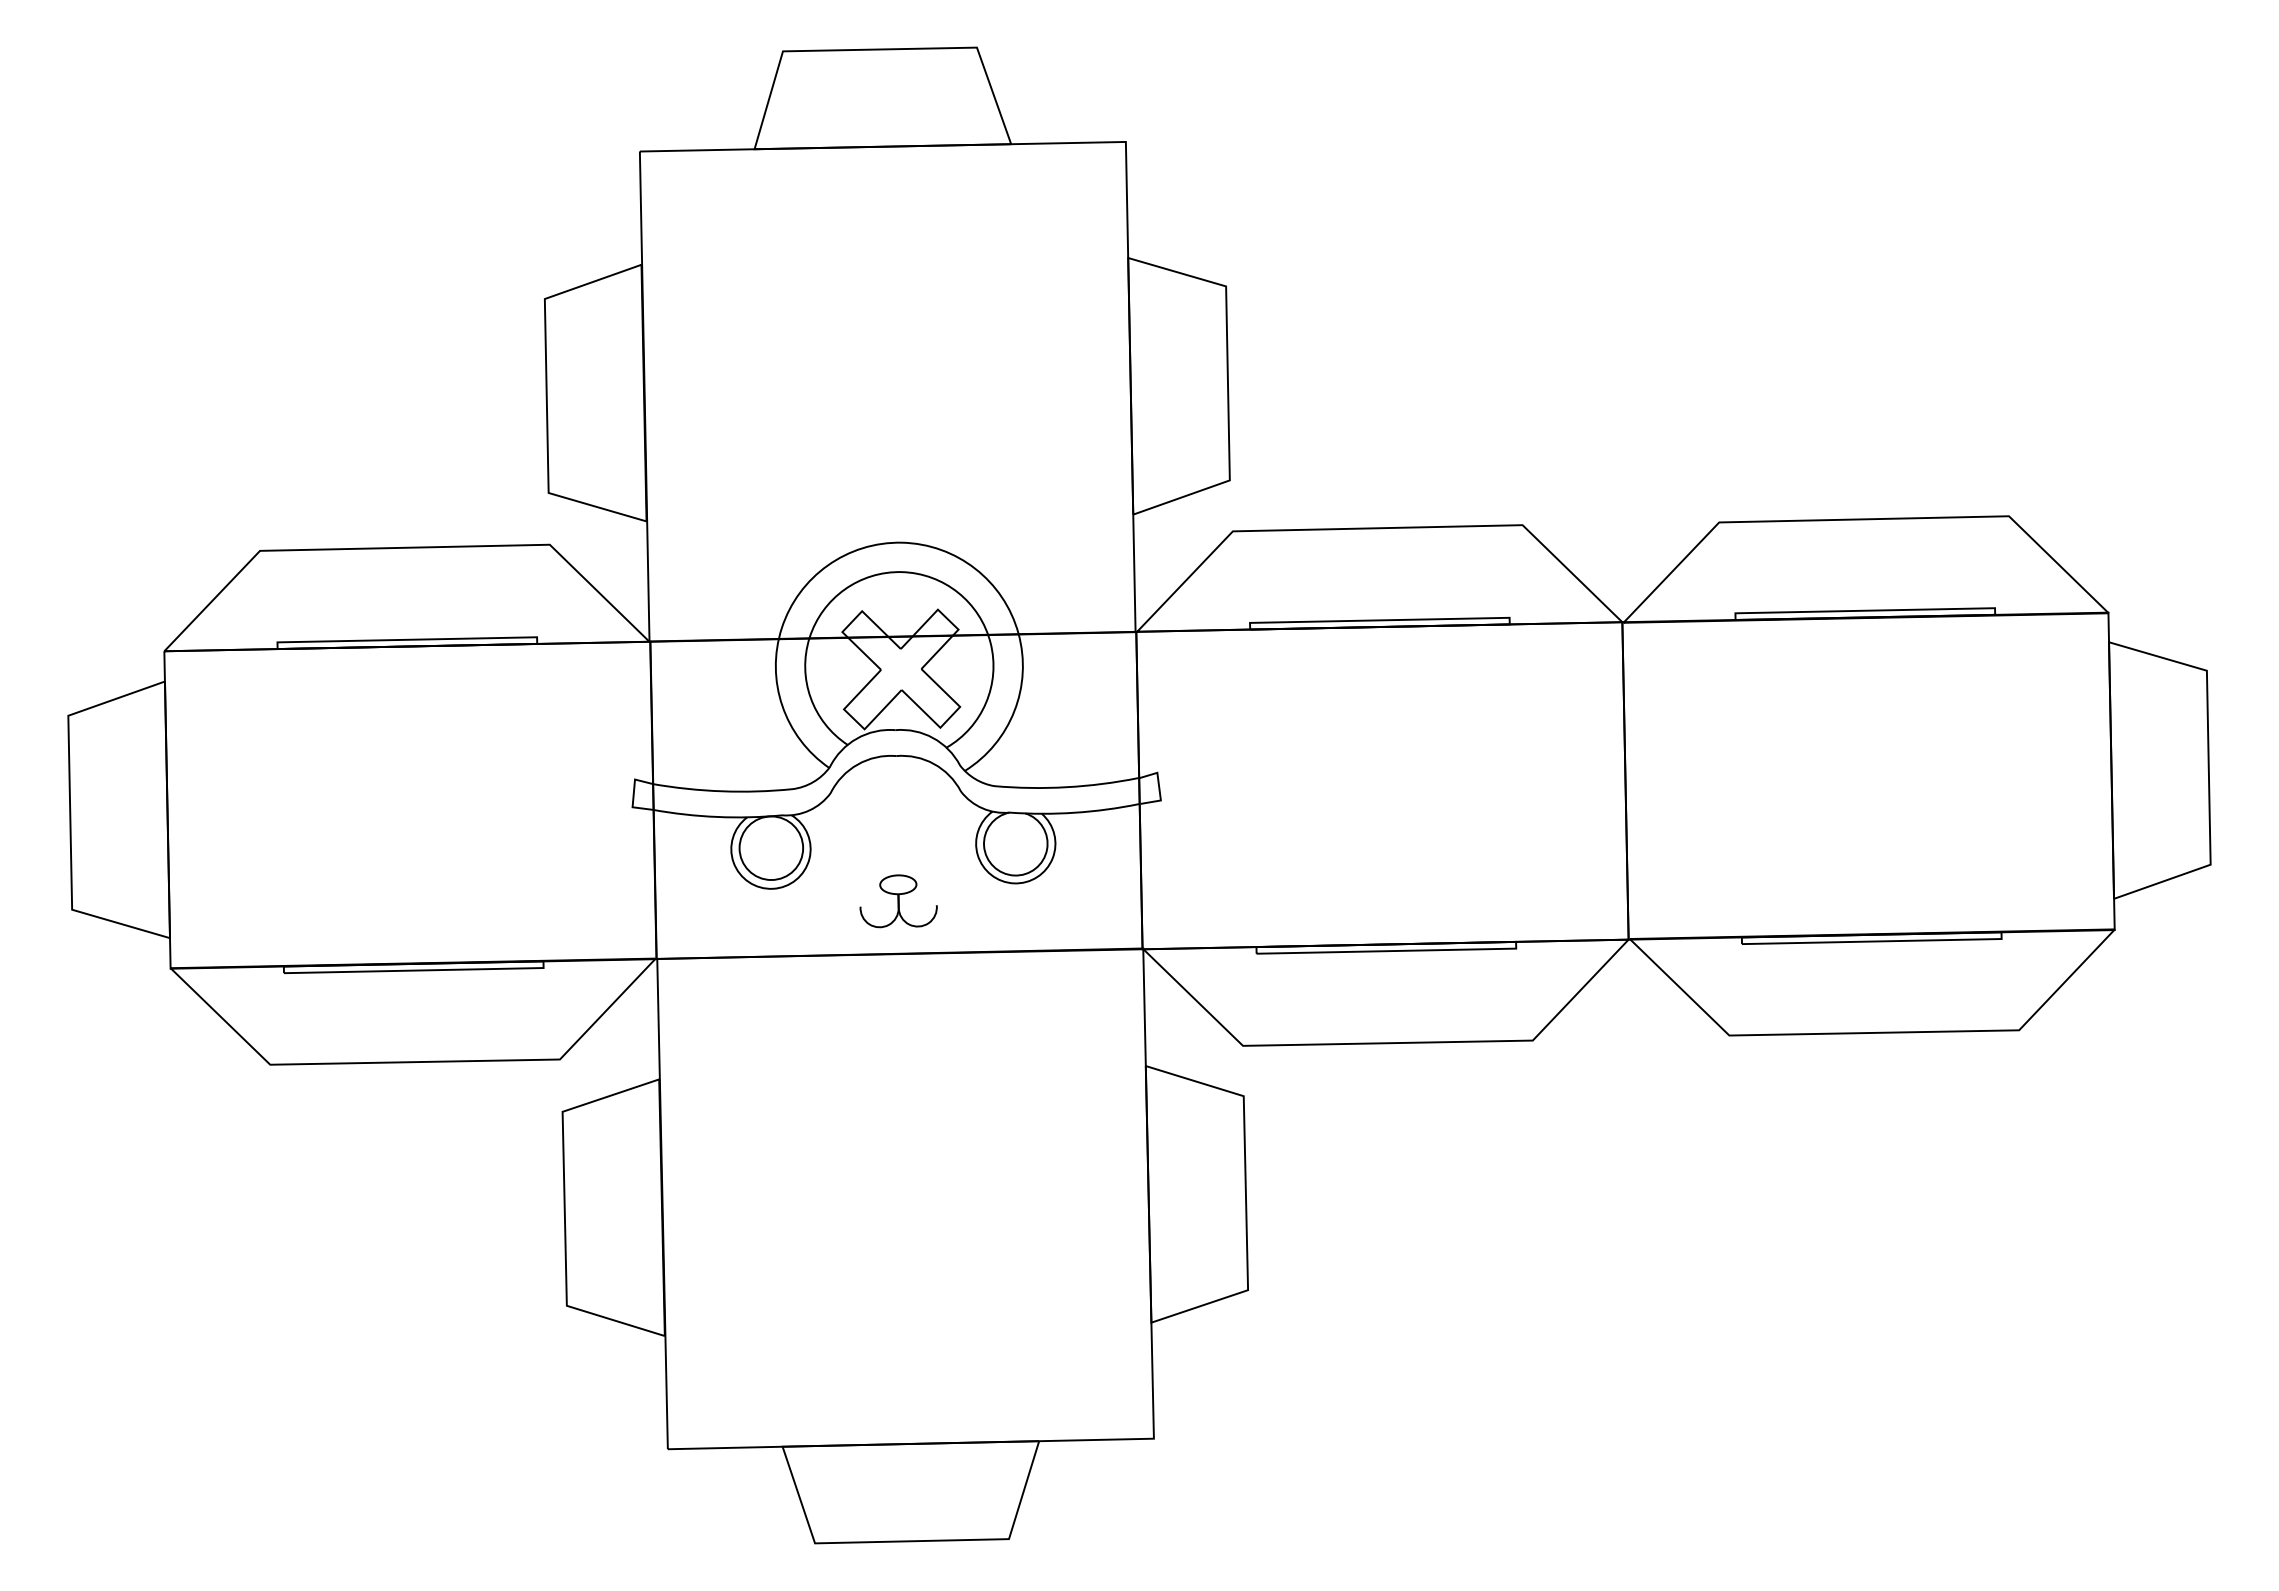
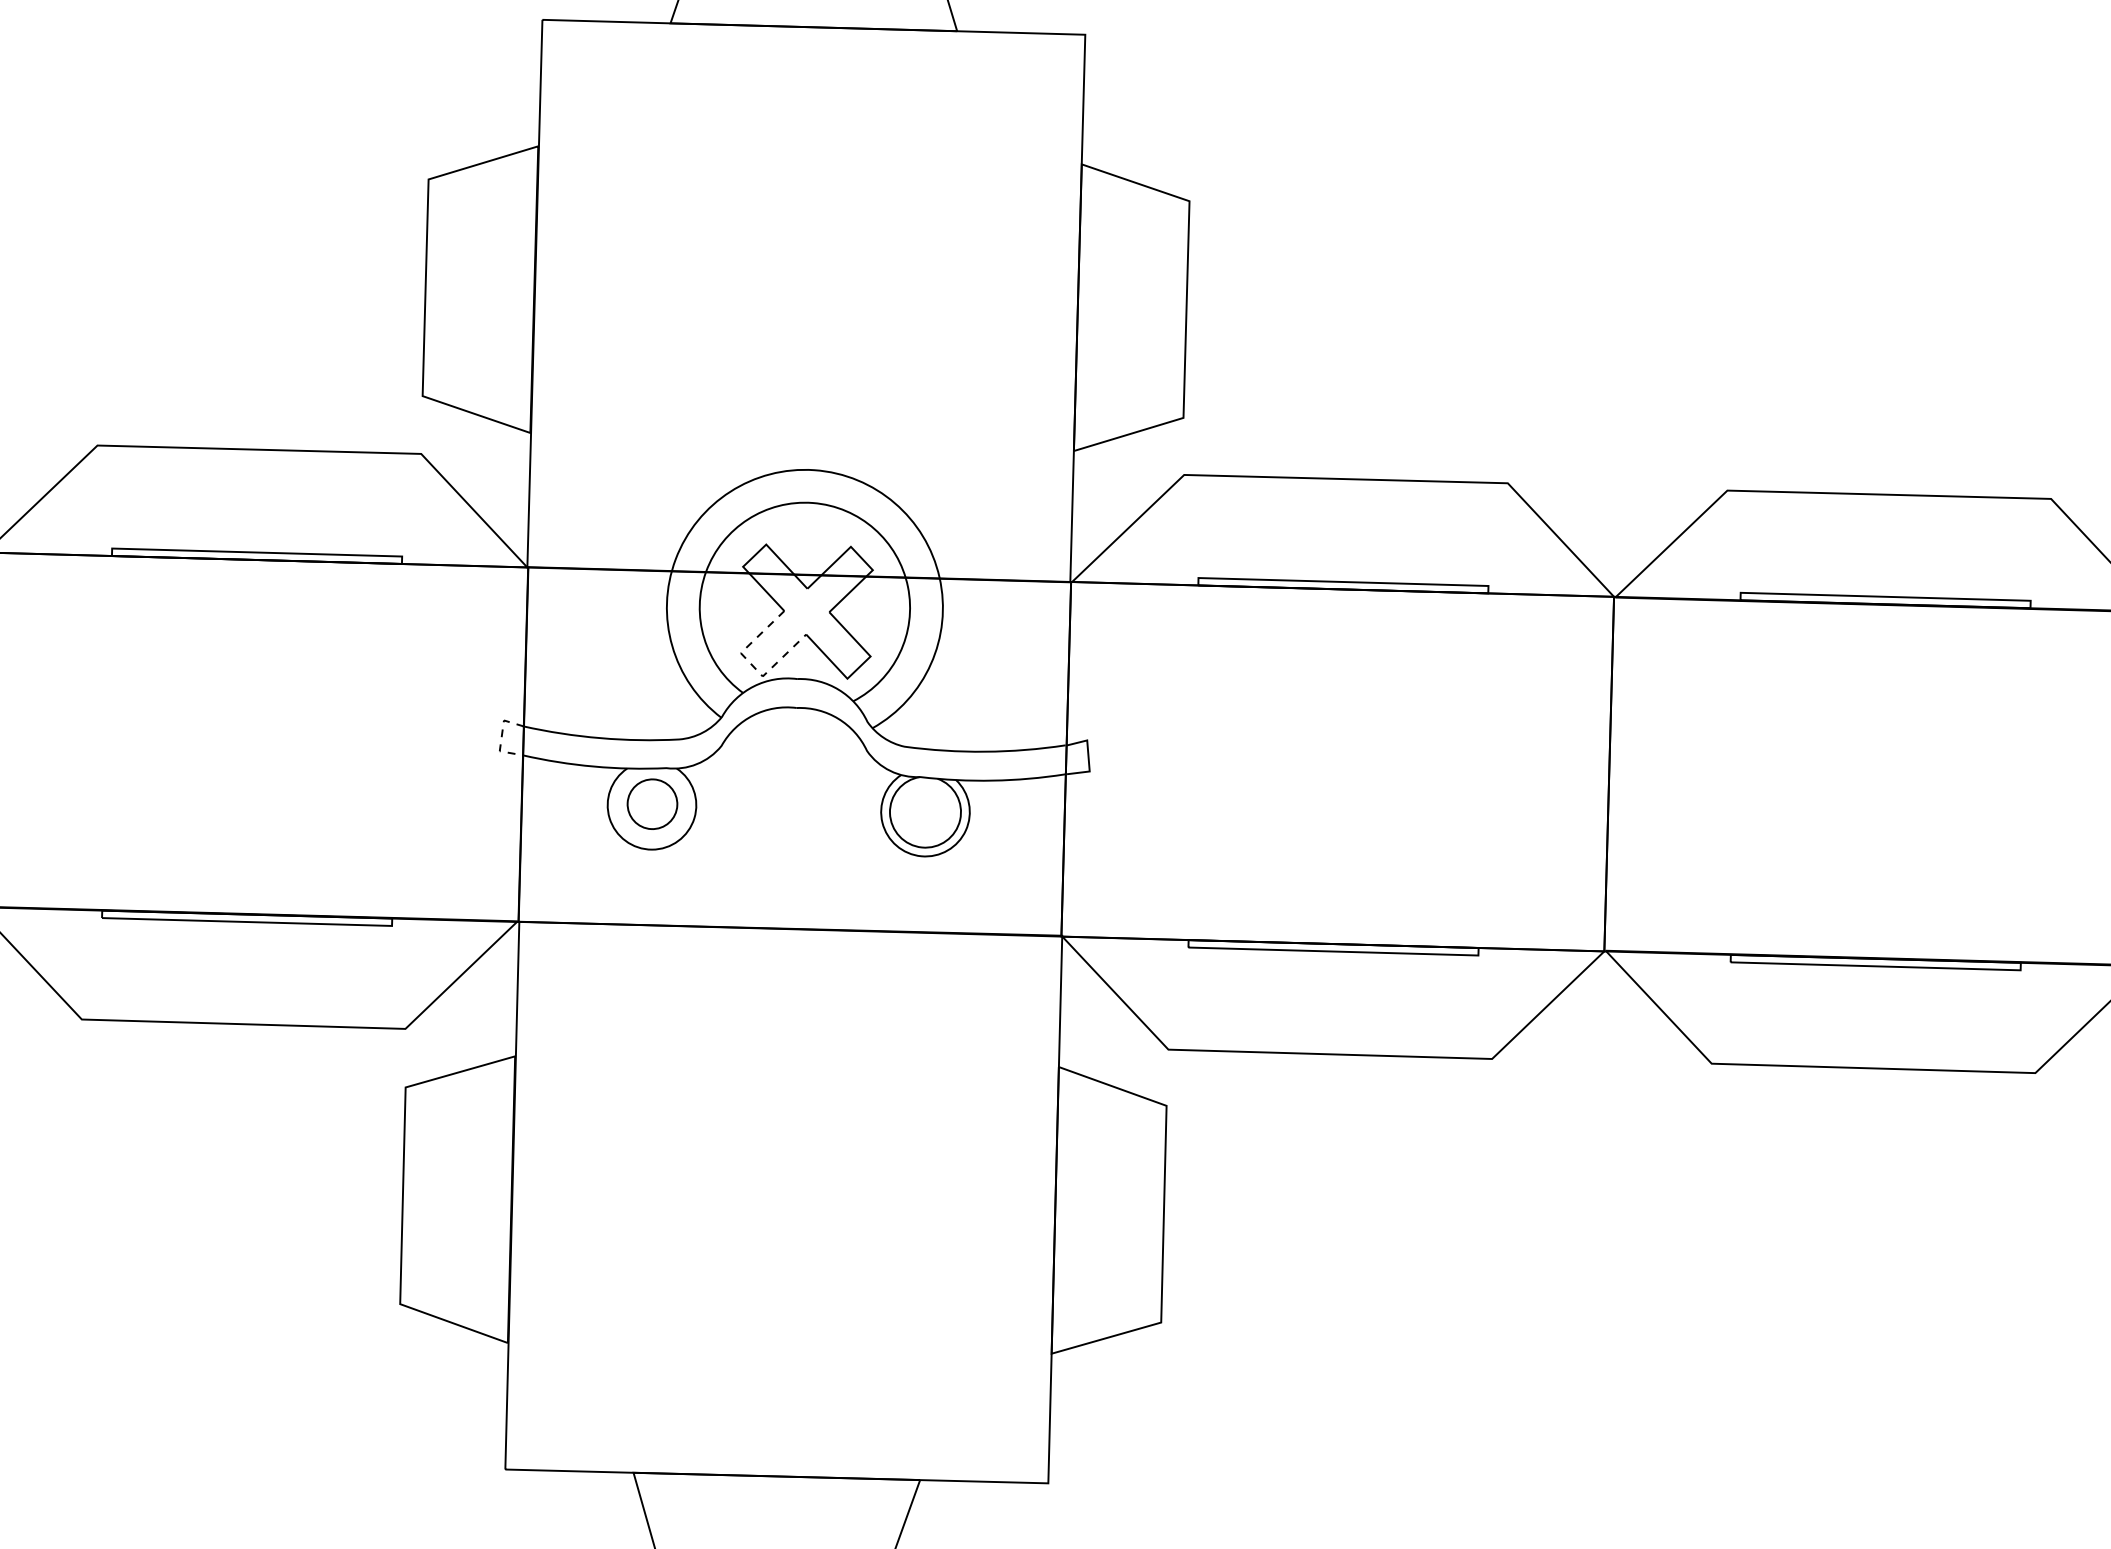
line: (854, 719) -> (752, 664), solid -> dashed
line: (633, 794) -> (501, 737), solid -> dashed
circle: (771, 848) -> (652, 804), size x0.7
part: (898, 901) -> (791, 870), removed

